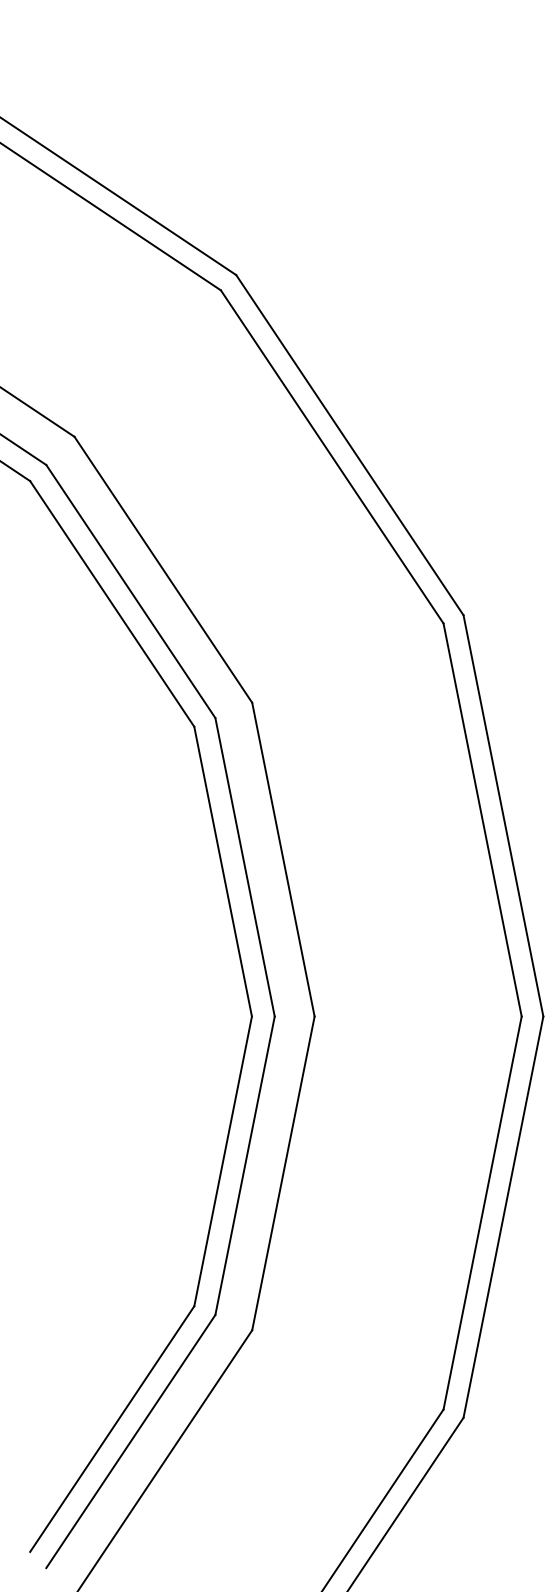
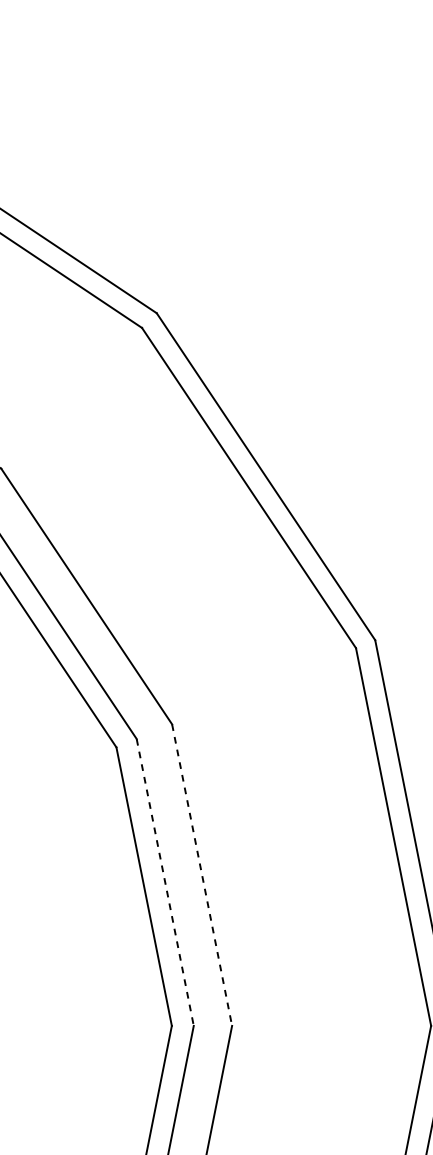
line: (283, 859) -> (202, 874), solid -> dashed
line: (245, 867) -> (165, 882), solid -> dashed

